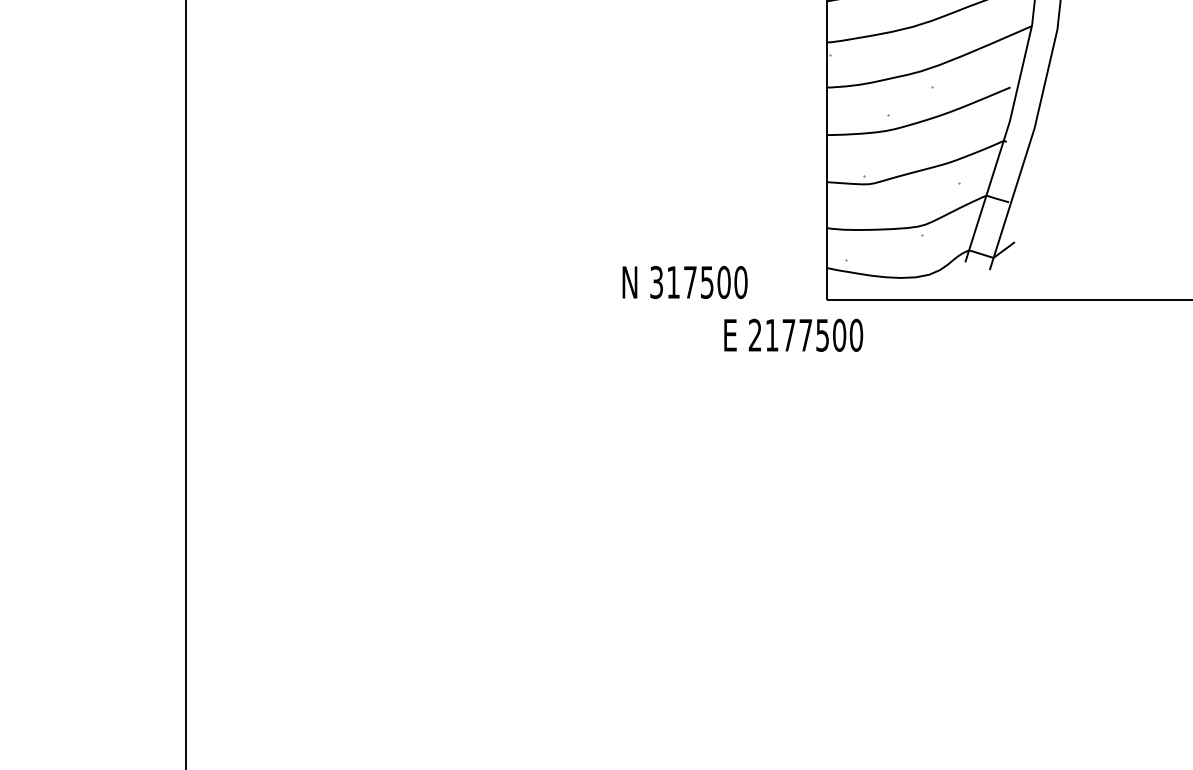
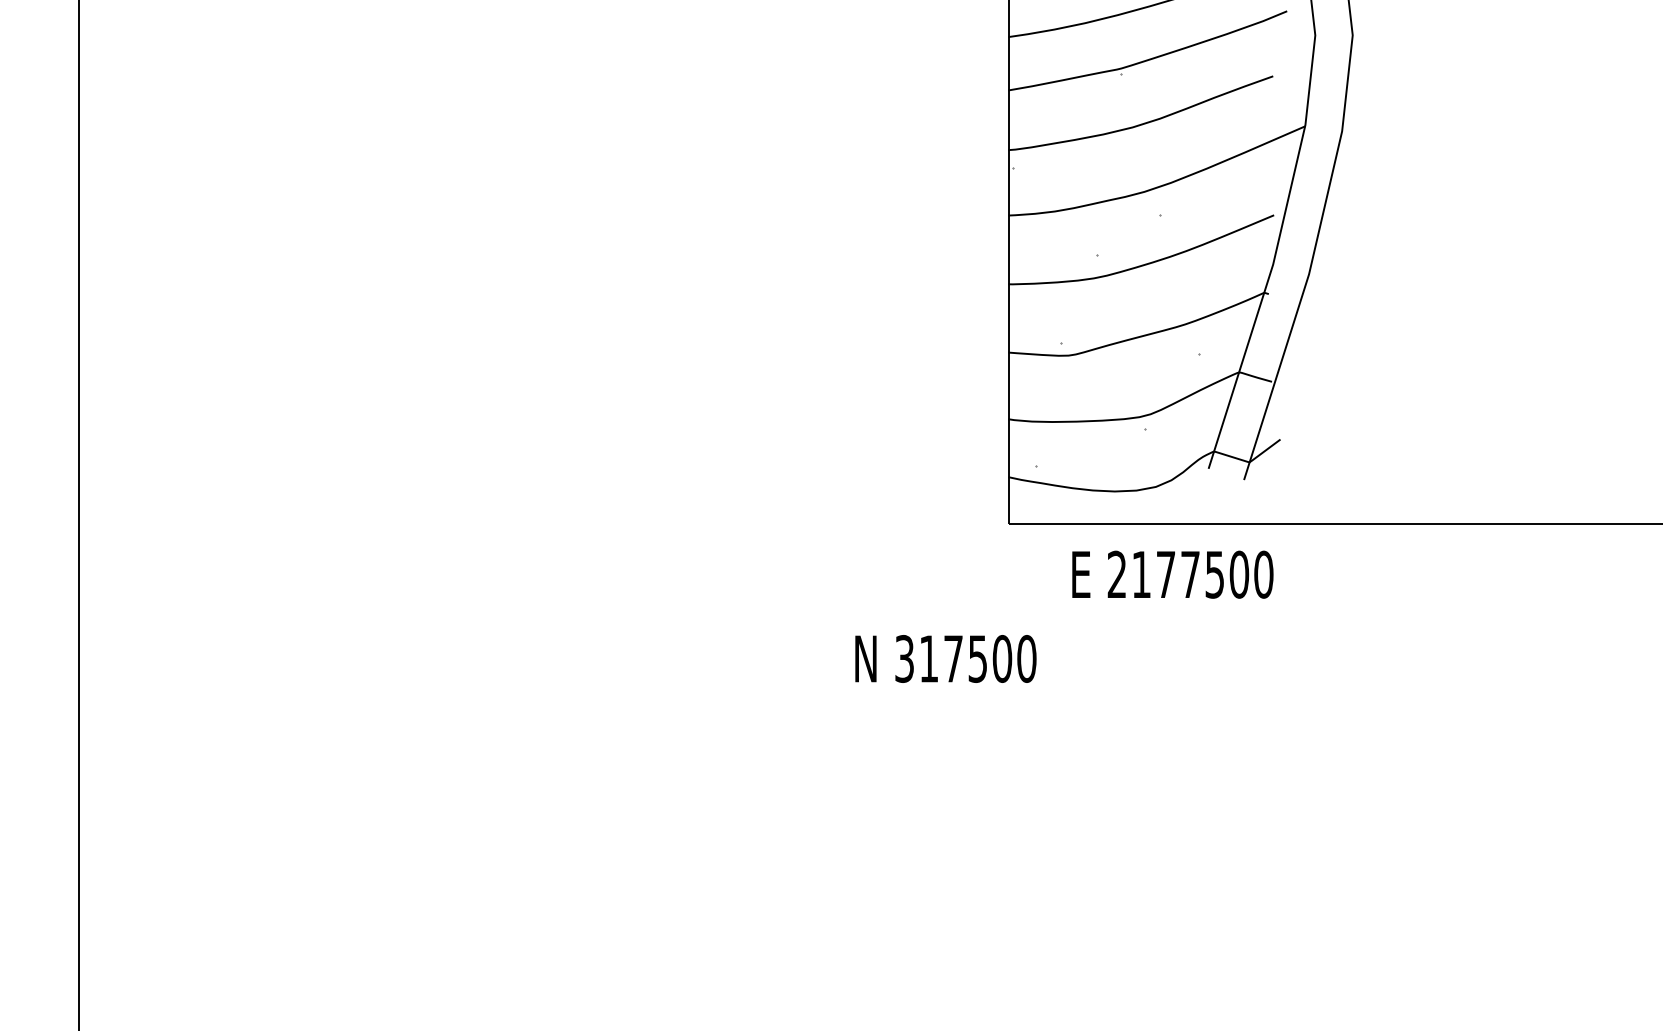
text: (684, 282) -> (944, 658), moved
text: (793, 334) -> (1172, 573), moved

